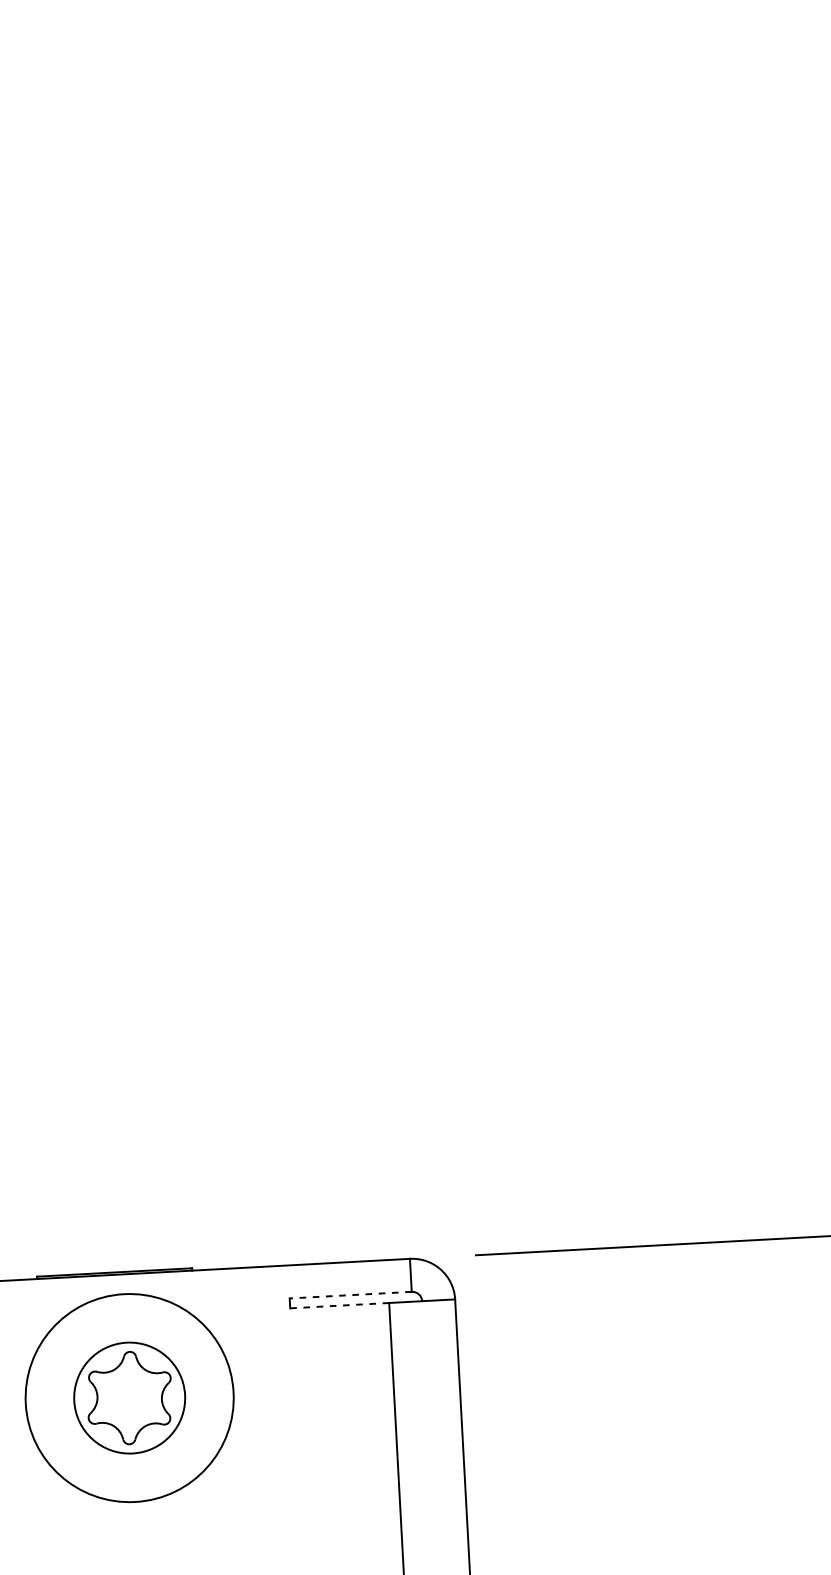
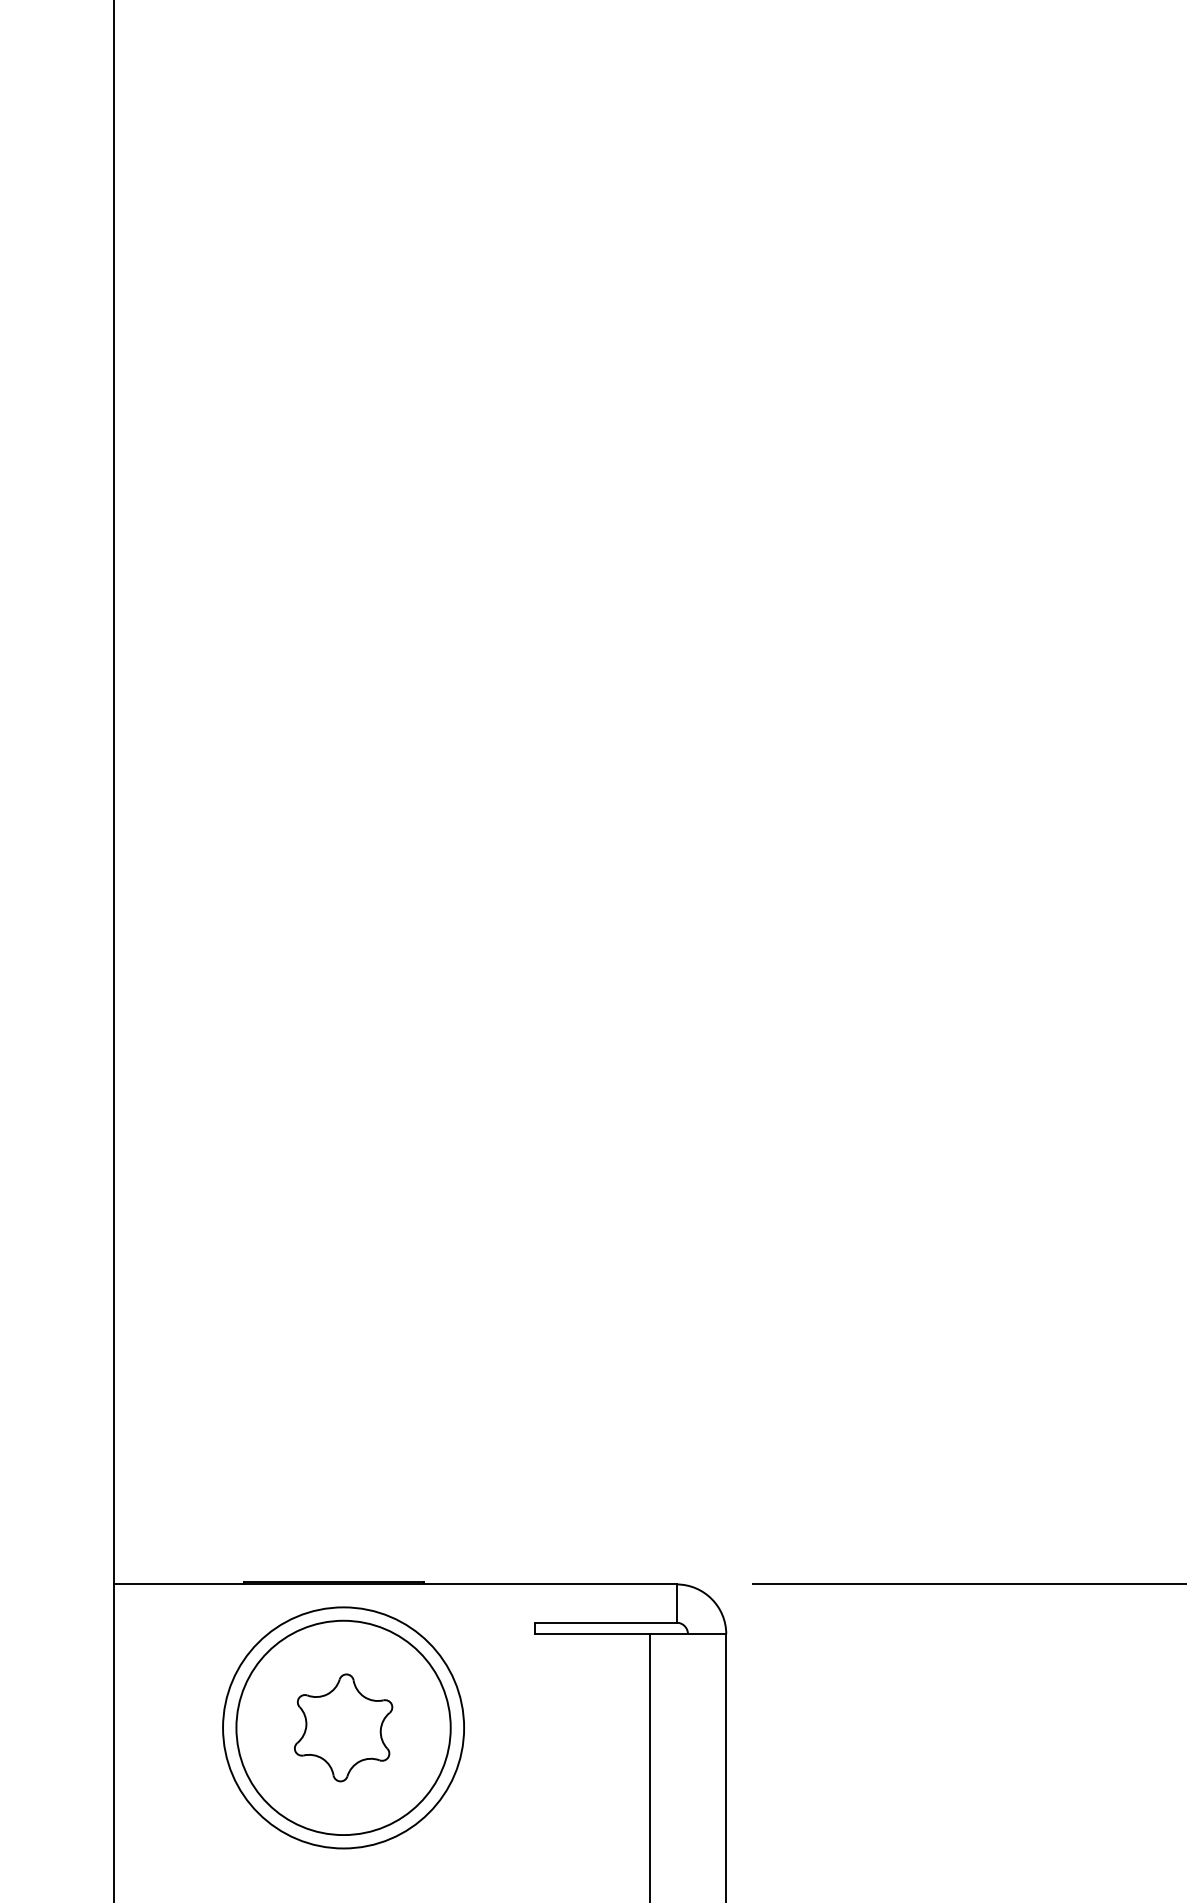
line: (350, 1294) -> (605, 1622), dashed -> solid
line: (339, 1305) -> (591, 1634), dashed -> solid
circle: (129, 1397) -> (343, 1727), size x1.67

